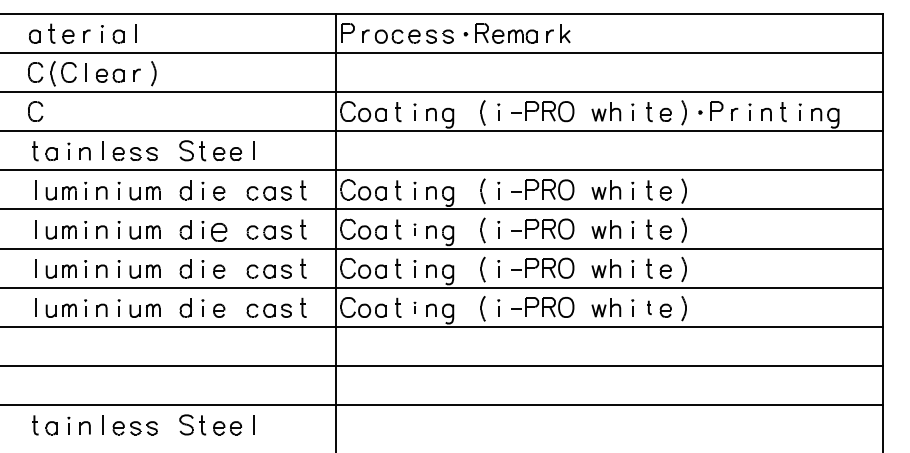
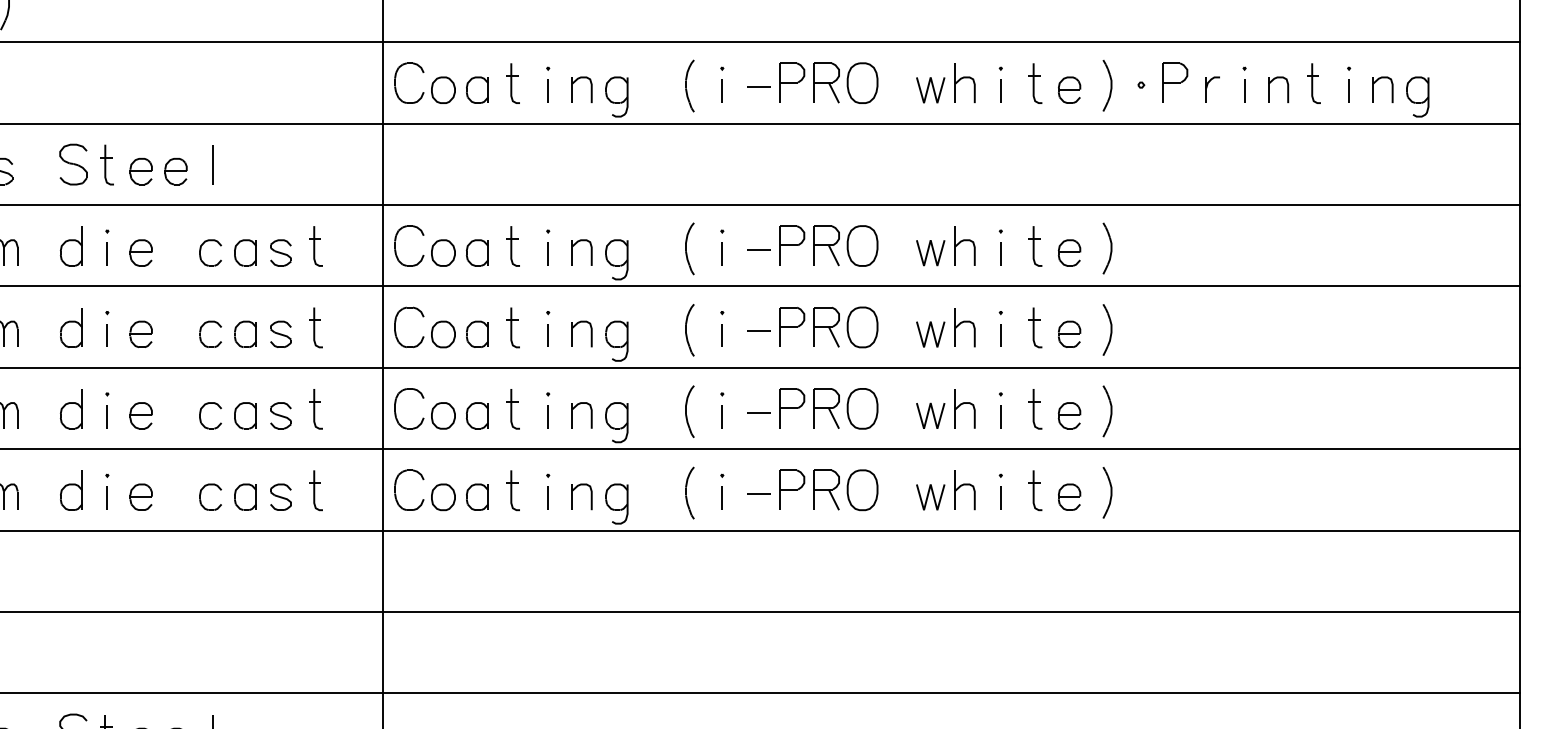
part: (414, 229) -> (547, 328), size x1.43
part: (219, 232) -> (141, 334), size x0.71
part: (414, 307) -> (547, 490), size x1.43
part: (649, 307) -> (1035, 490), size x1.43

